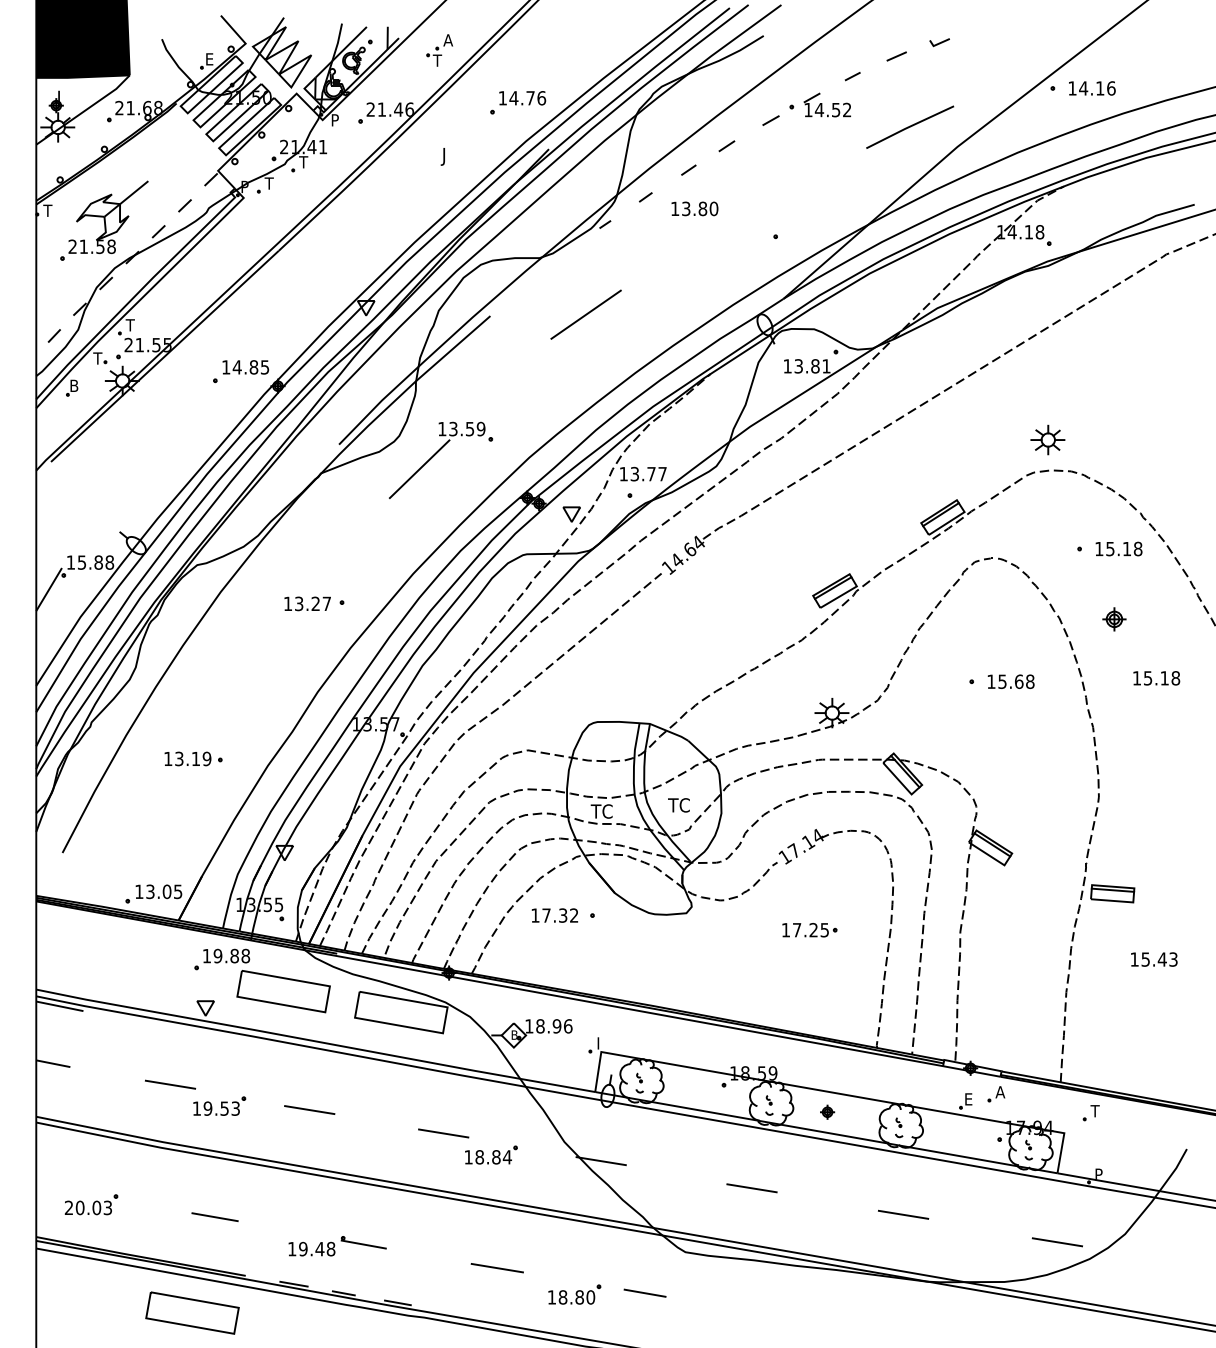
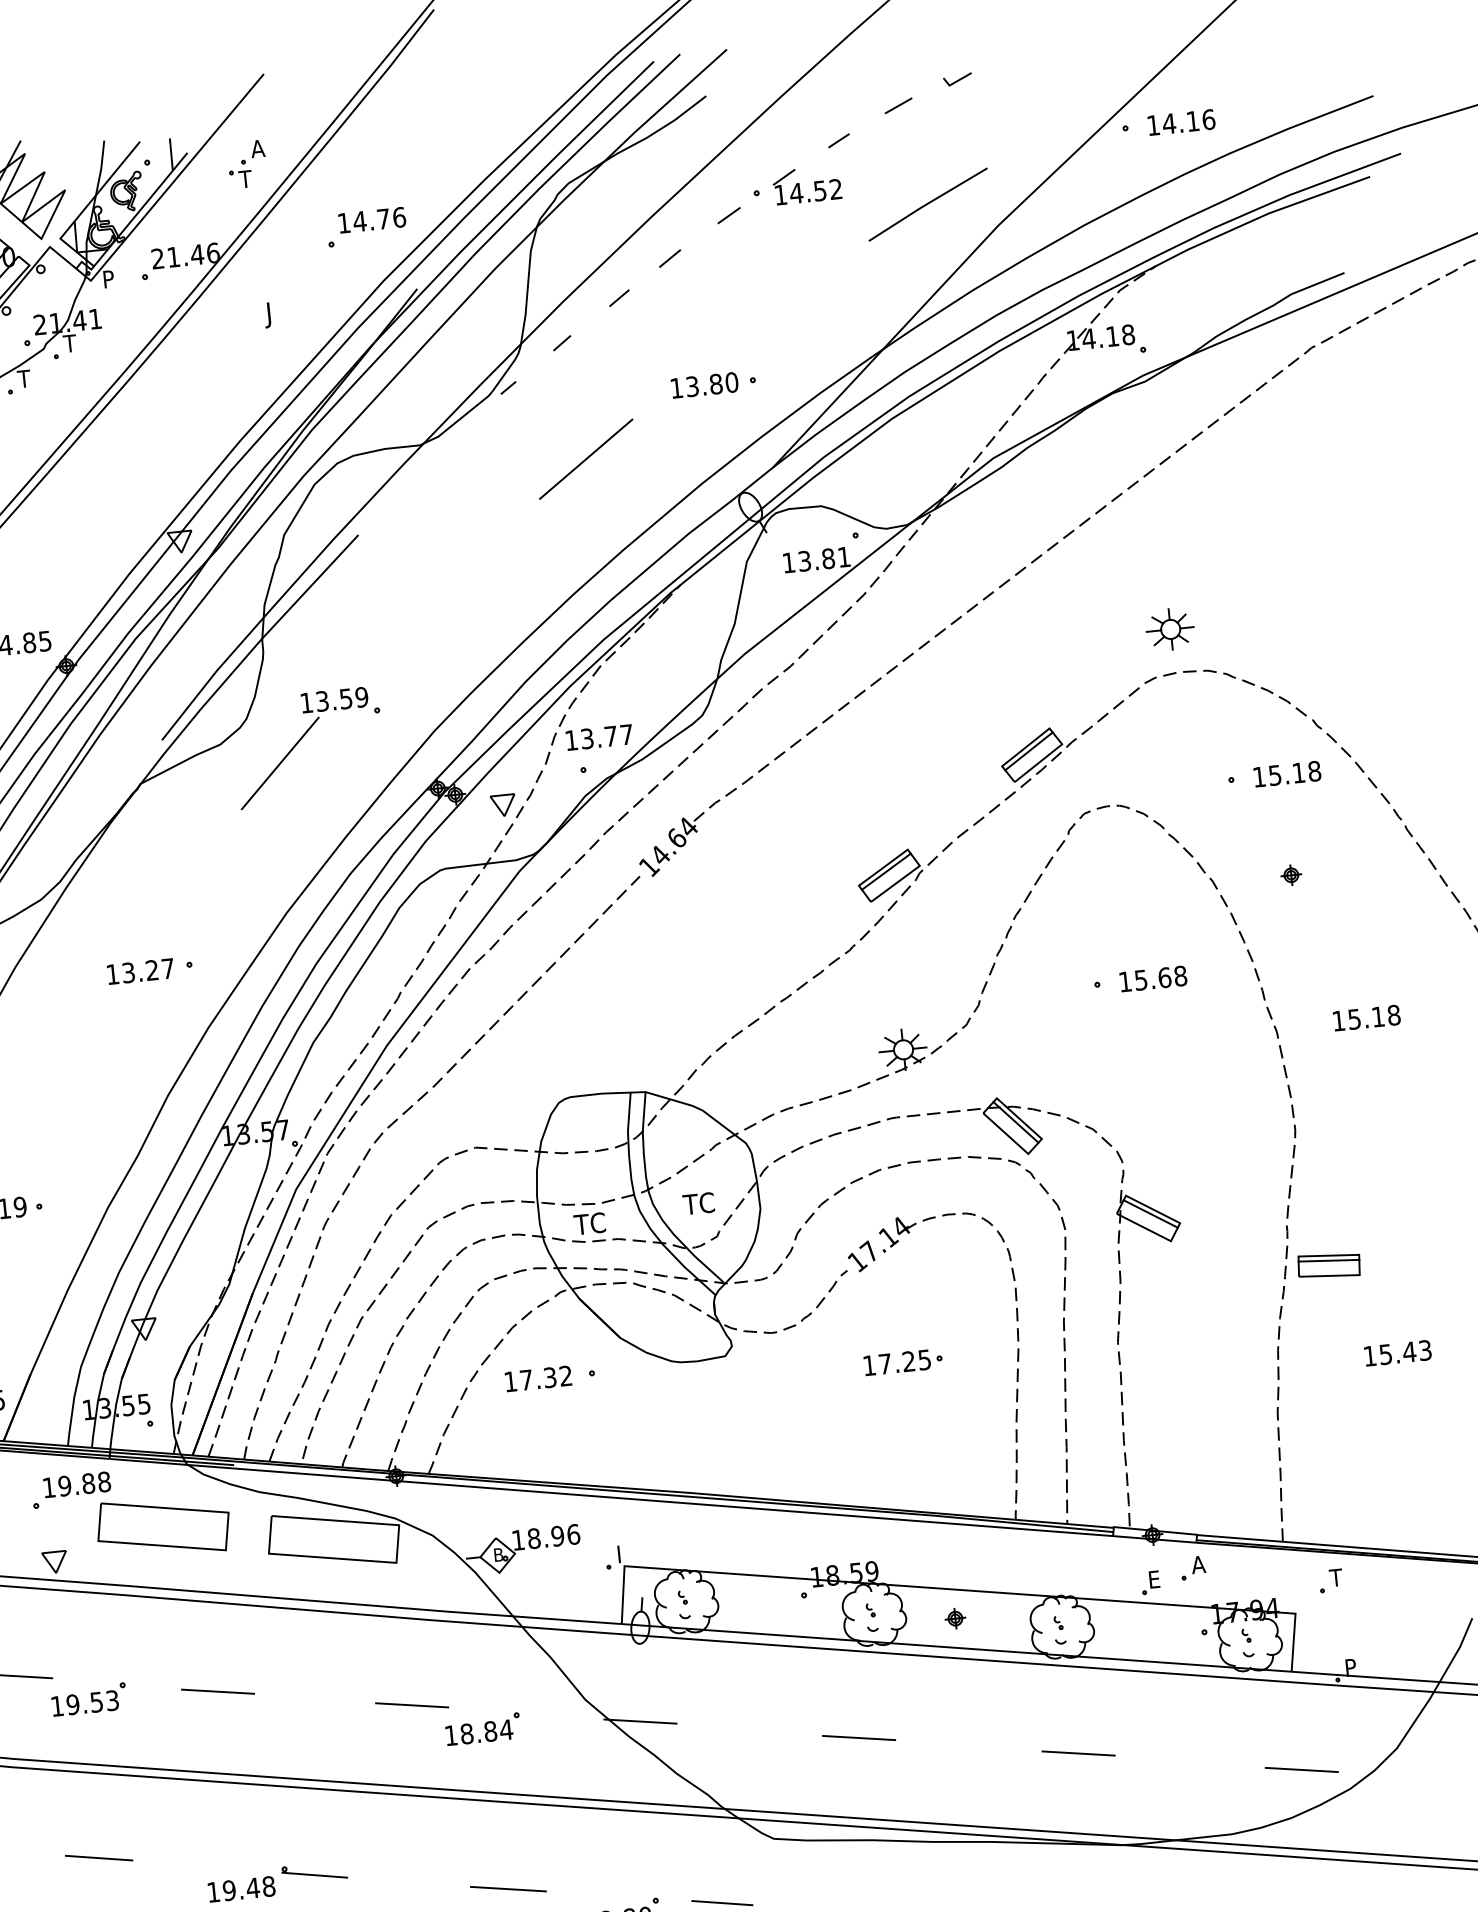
text: (694, 208) -> (704, 384), moved
line: (585, 314) -> (585, 459), moved
part: (1114, 619) -> (1291, 875), size x0.62
text: (1156, 678) -> (1366, 1018), moved

